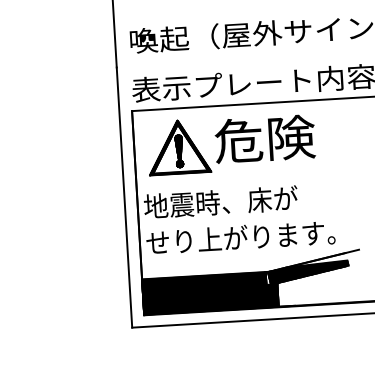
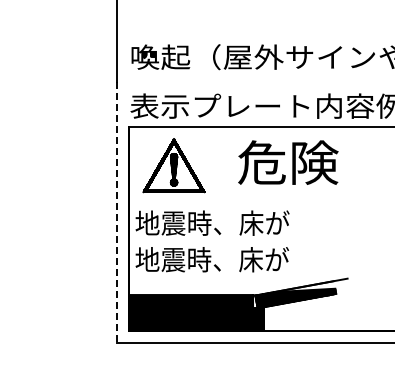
text: (265, 138) -> (288, 162), moved
line: (124, 198) -> (116, 213), solid -> dashed
text: (239, 237) -> (229, 259), せり上がります。 -> 地震時、床が

